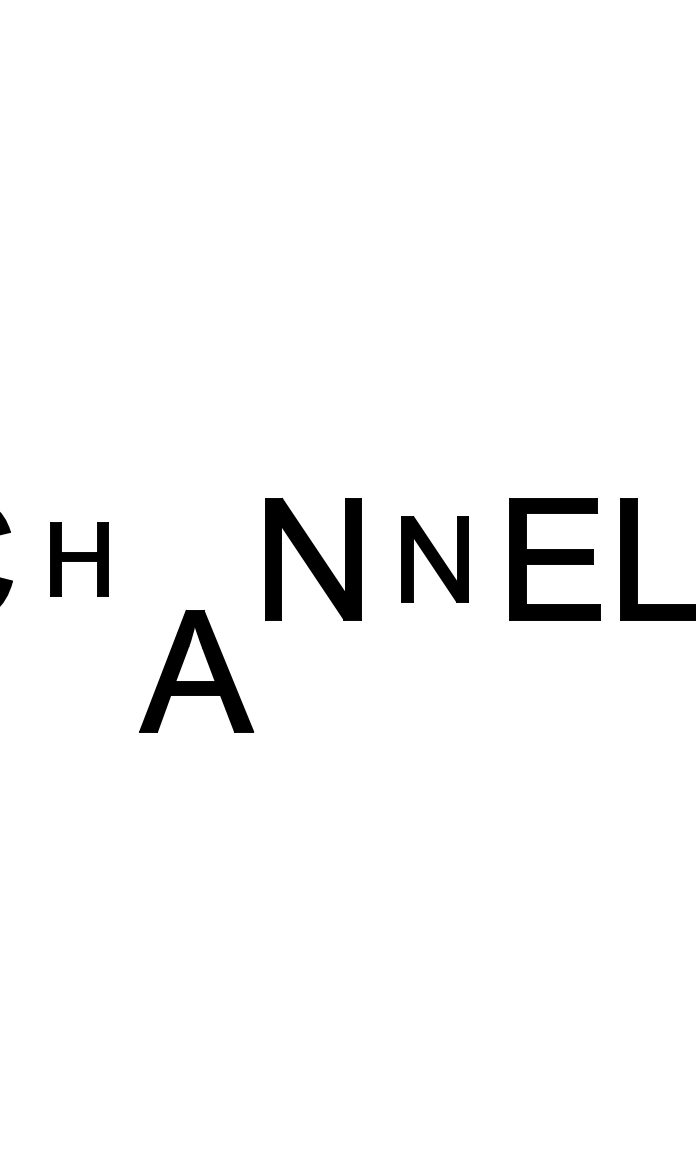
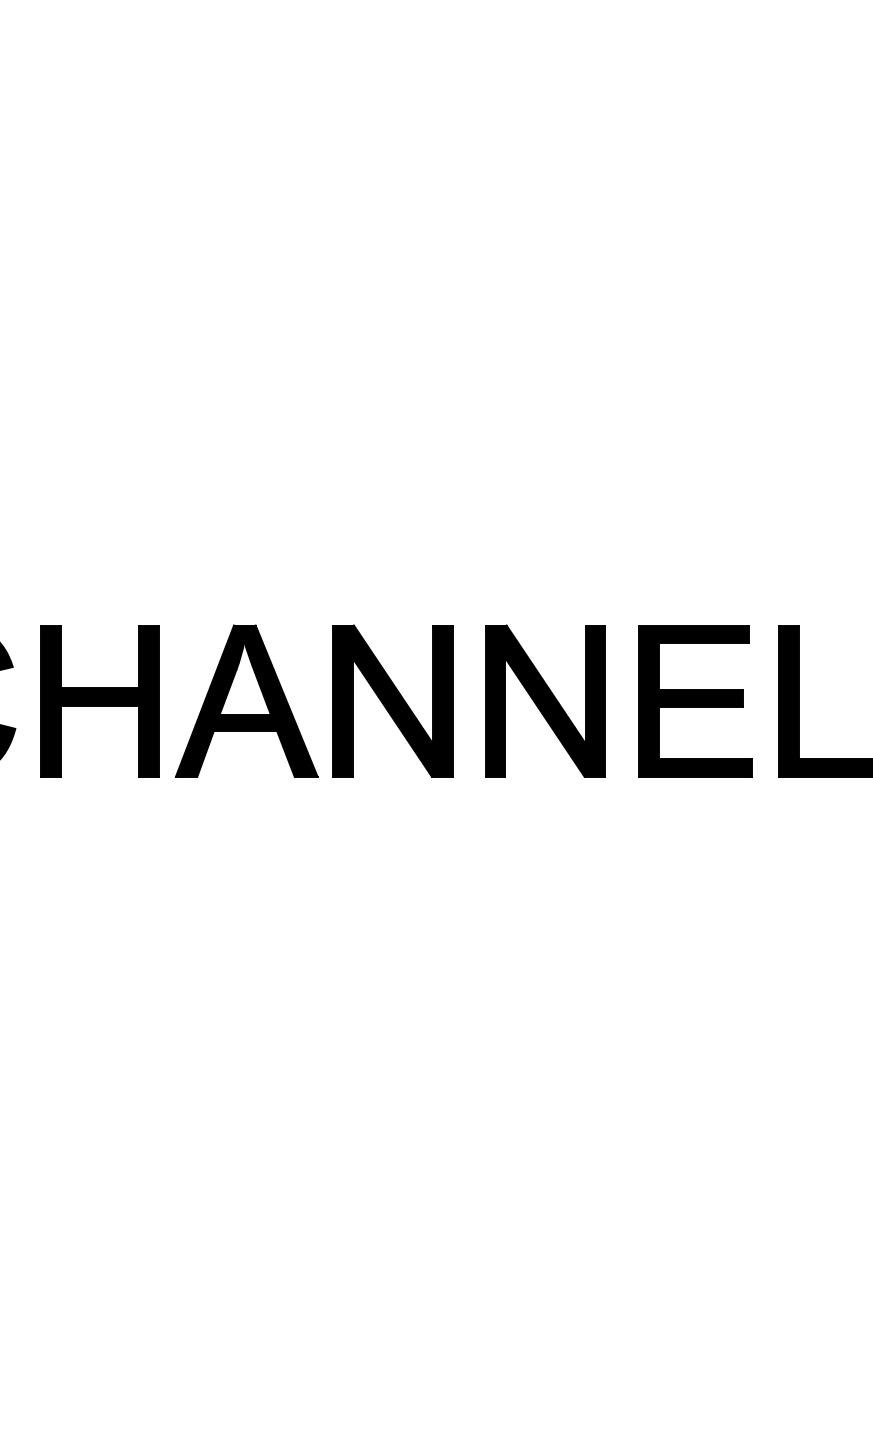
part: (79, 559) -> (99, 701), size x1.67
part: (435, 559) -> (546, 701), size x1.43
part: (196, 671) -> (246, 701), moved

